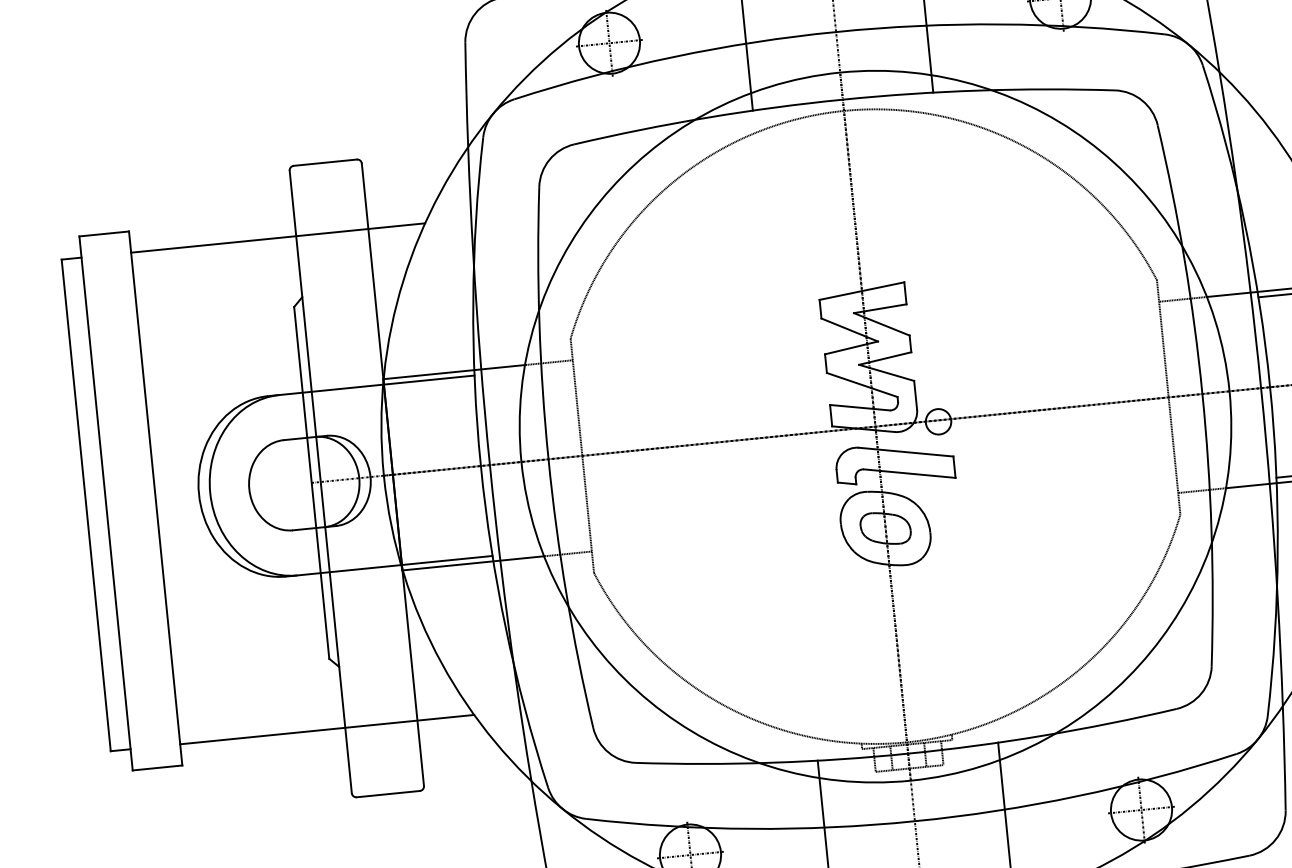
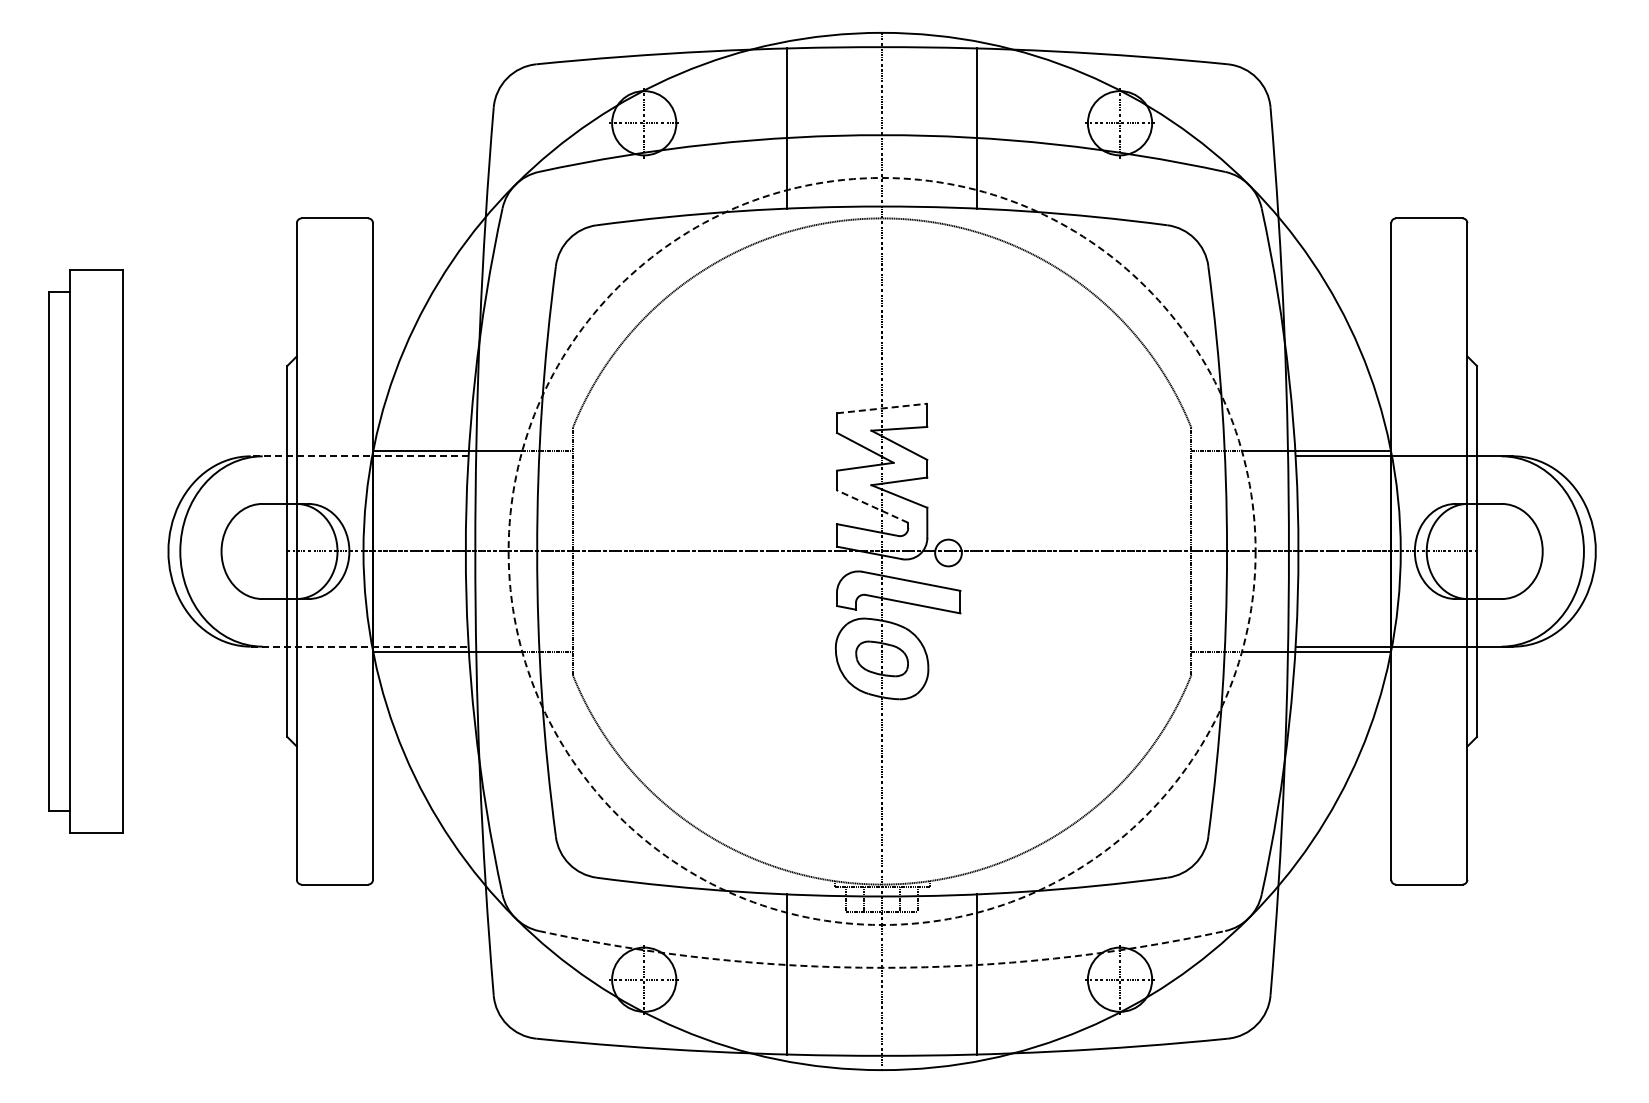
line: (277, 238) -> (277, 292), removed
line: (862, 291) -> (882, 408), solid -> dashed
line: (862, 384) -> (872, 506), solid -> dashed
line: (371, 386) -> (359, 456), solid -> dashed
circle: (874, 426) -> (881, 551), solid -> dashed
line: (389, 566) -> (359, 646), solid -> dashed
line: (326, 729) -> (277, 810), removed
arc: (915, 820) -> (882, 967), solid -> dashed

